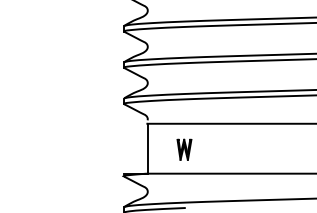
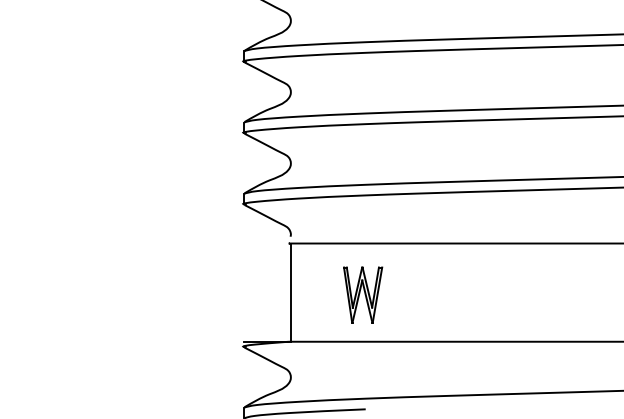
part: (184, 149) -> (363, 294), size x1.4

